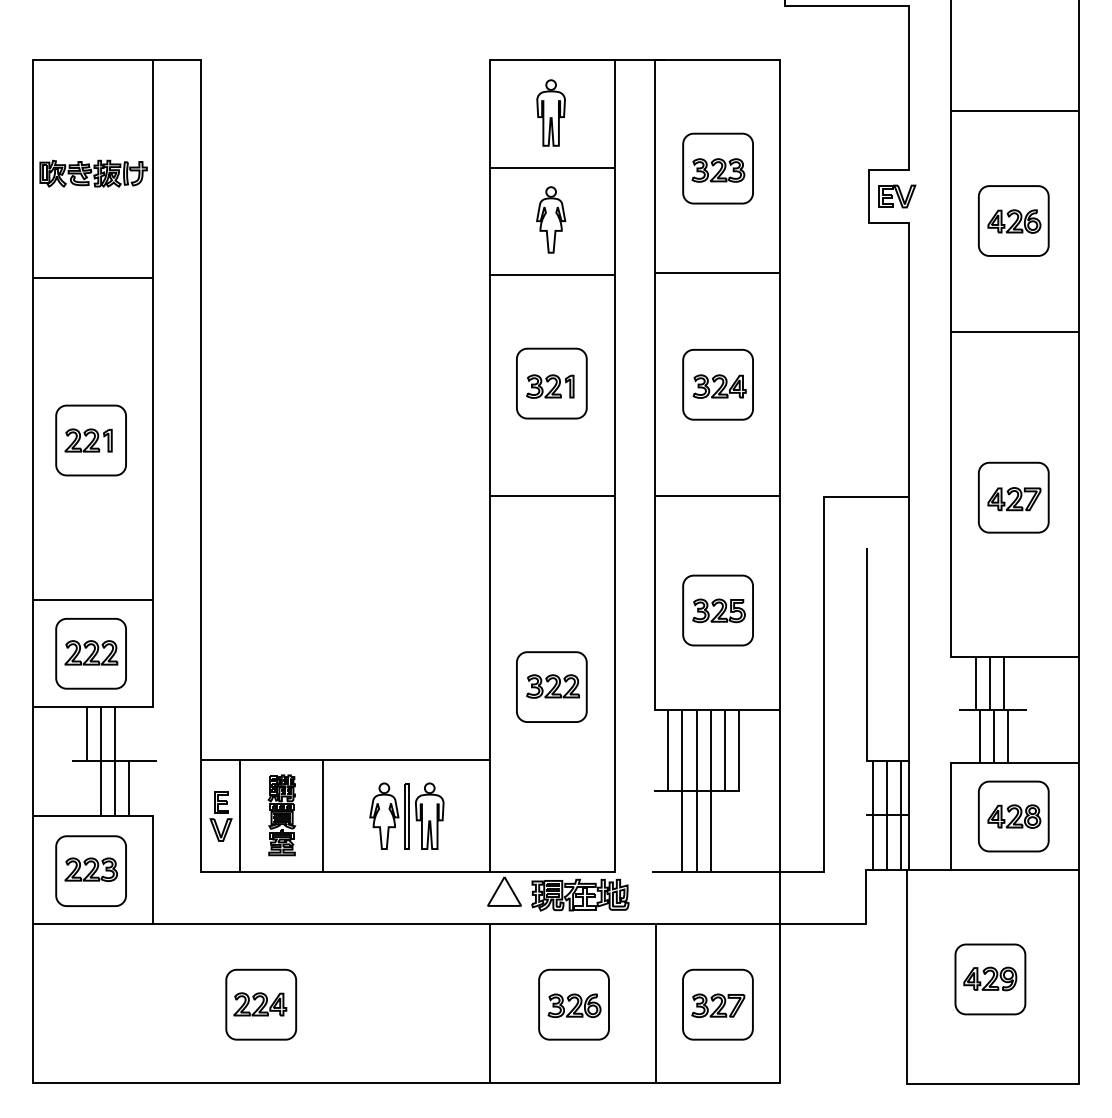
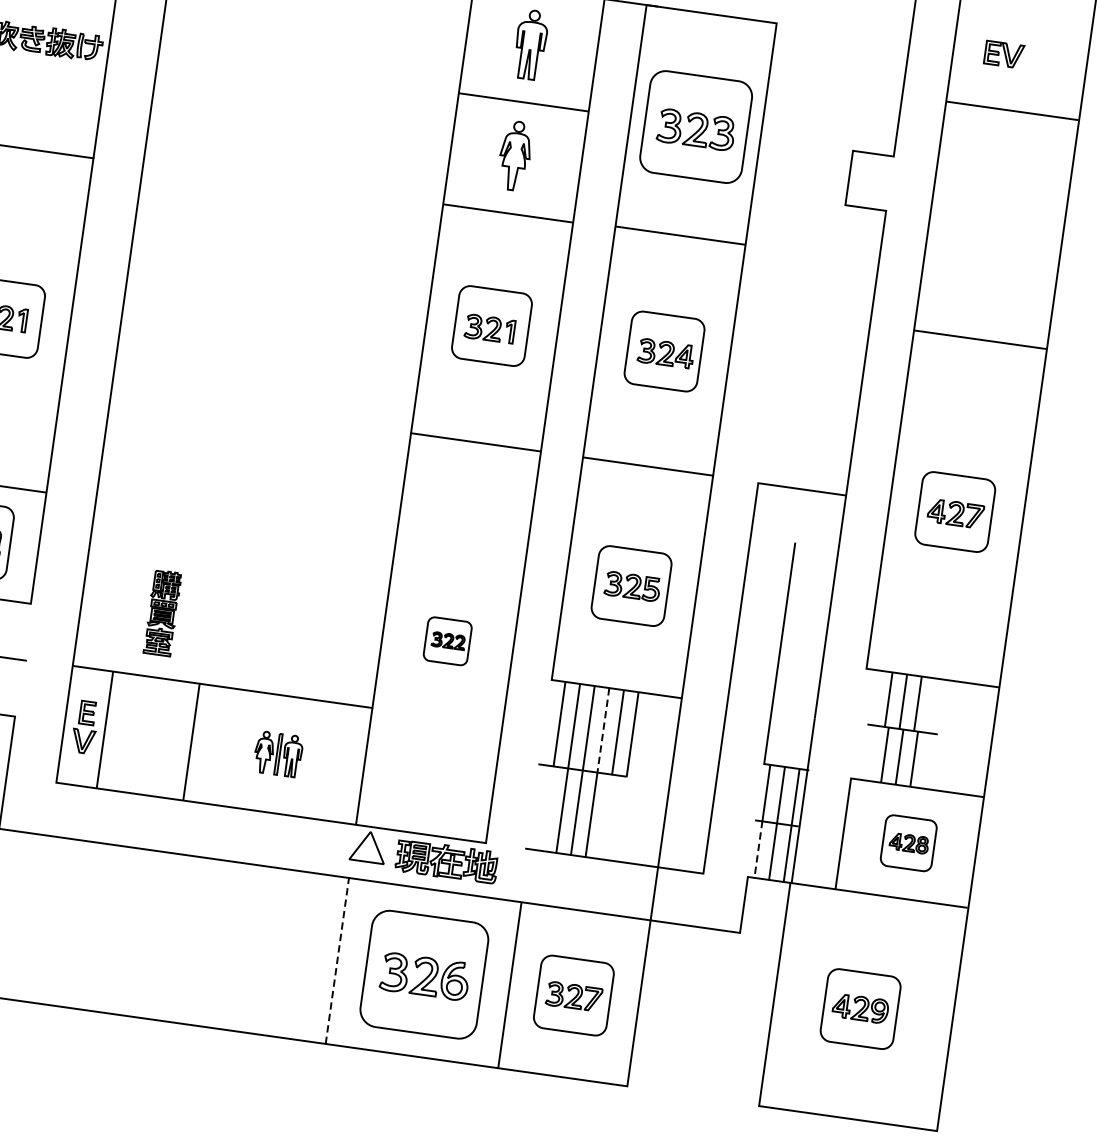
part: (717, 168) -> (695, 126), size x1.4
part: (897, 196) -> (1004, 54), moved
part: (1013, 220) -> (995, 224), removed
part: (551, 686) -> (447, 640), size x0.6
line: (710, 750) -> (603, 730), solid -> dashed
part: (281, 815) -> (162, 613), moved
part: (406, 815) -> (277, 753), size x0.6
part: (1013, 816) -> (908, 843), size x0.7
line: (872, 842) -> (758, 849), solid -> dashed
line: (490, 1003) -> (337, 961), solid -> dashed
part: (261, 1004) -> (99, 928), removed
part: (573, 1004) -> (423, 974), size x1.6

